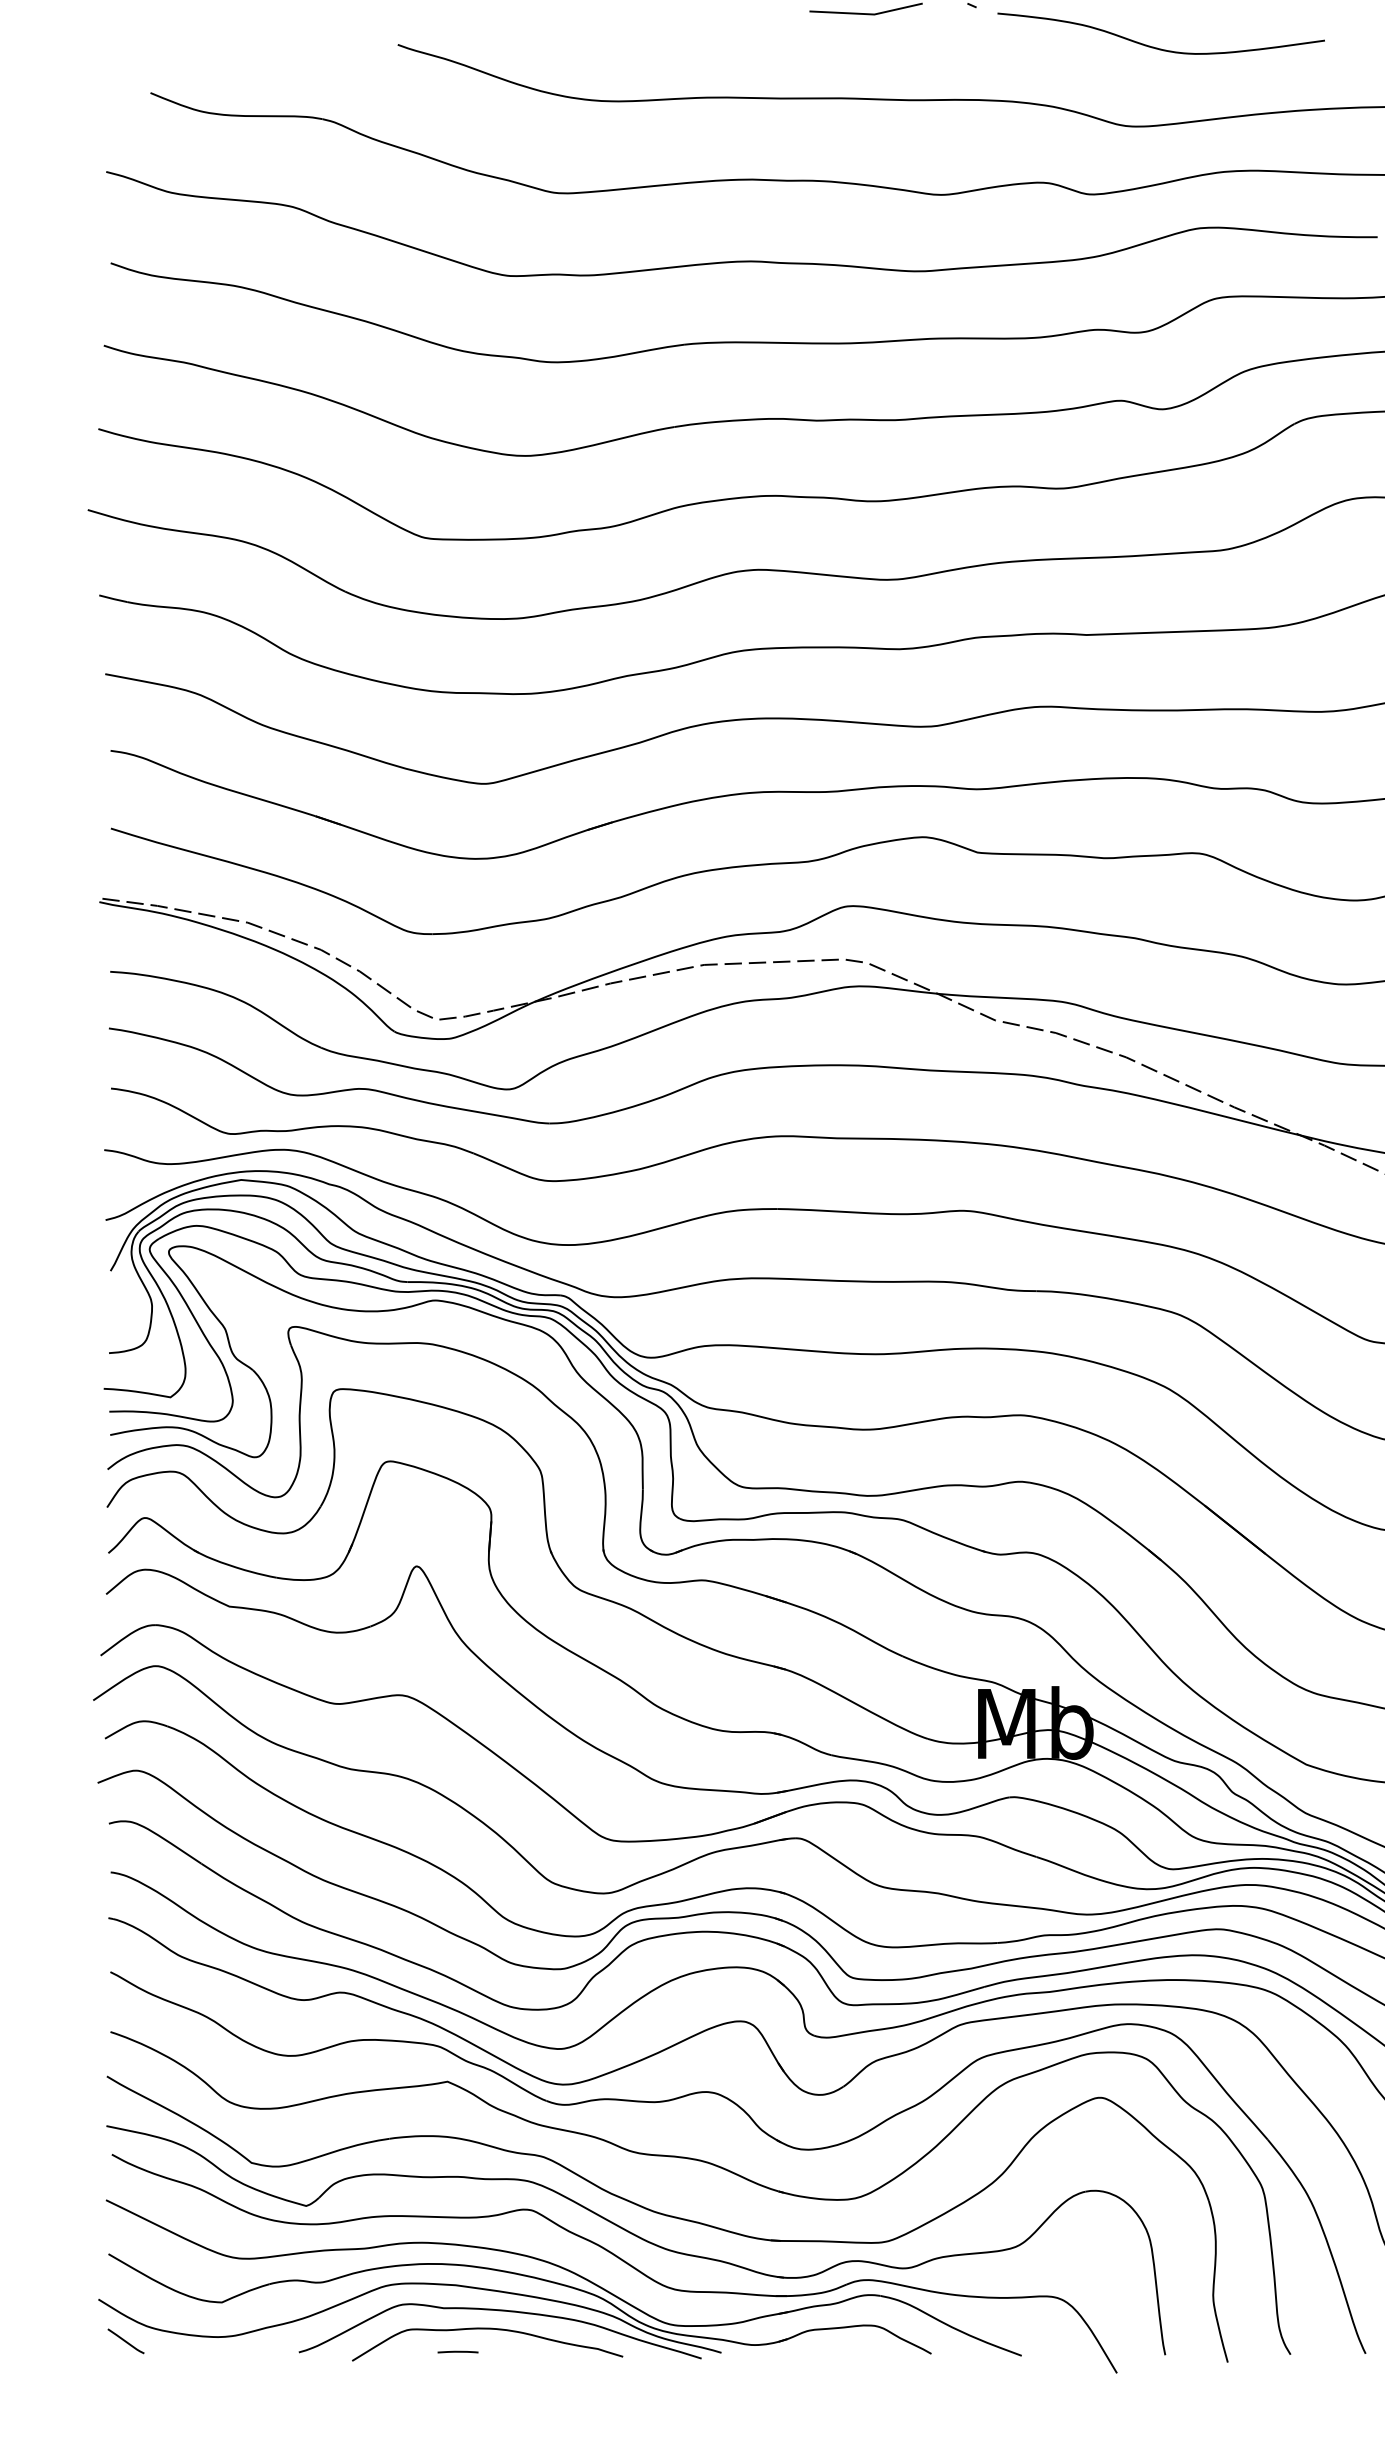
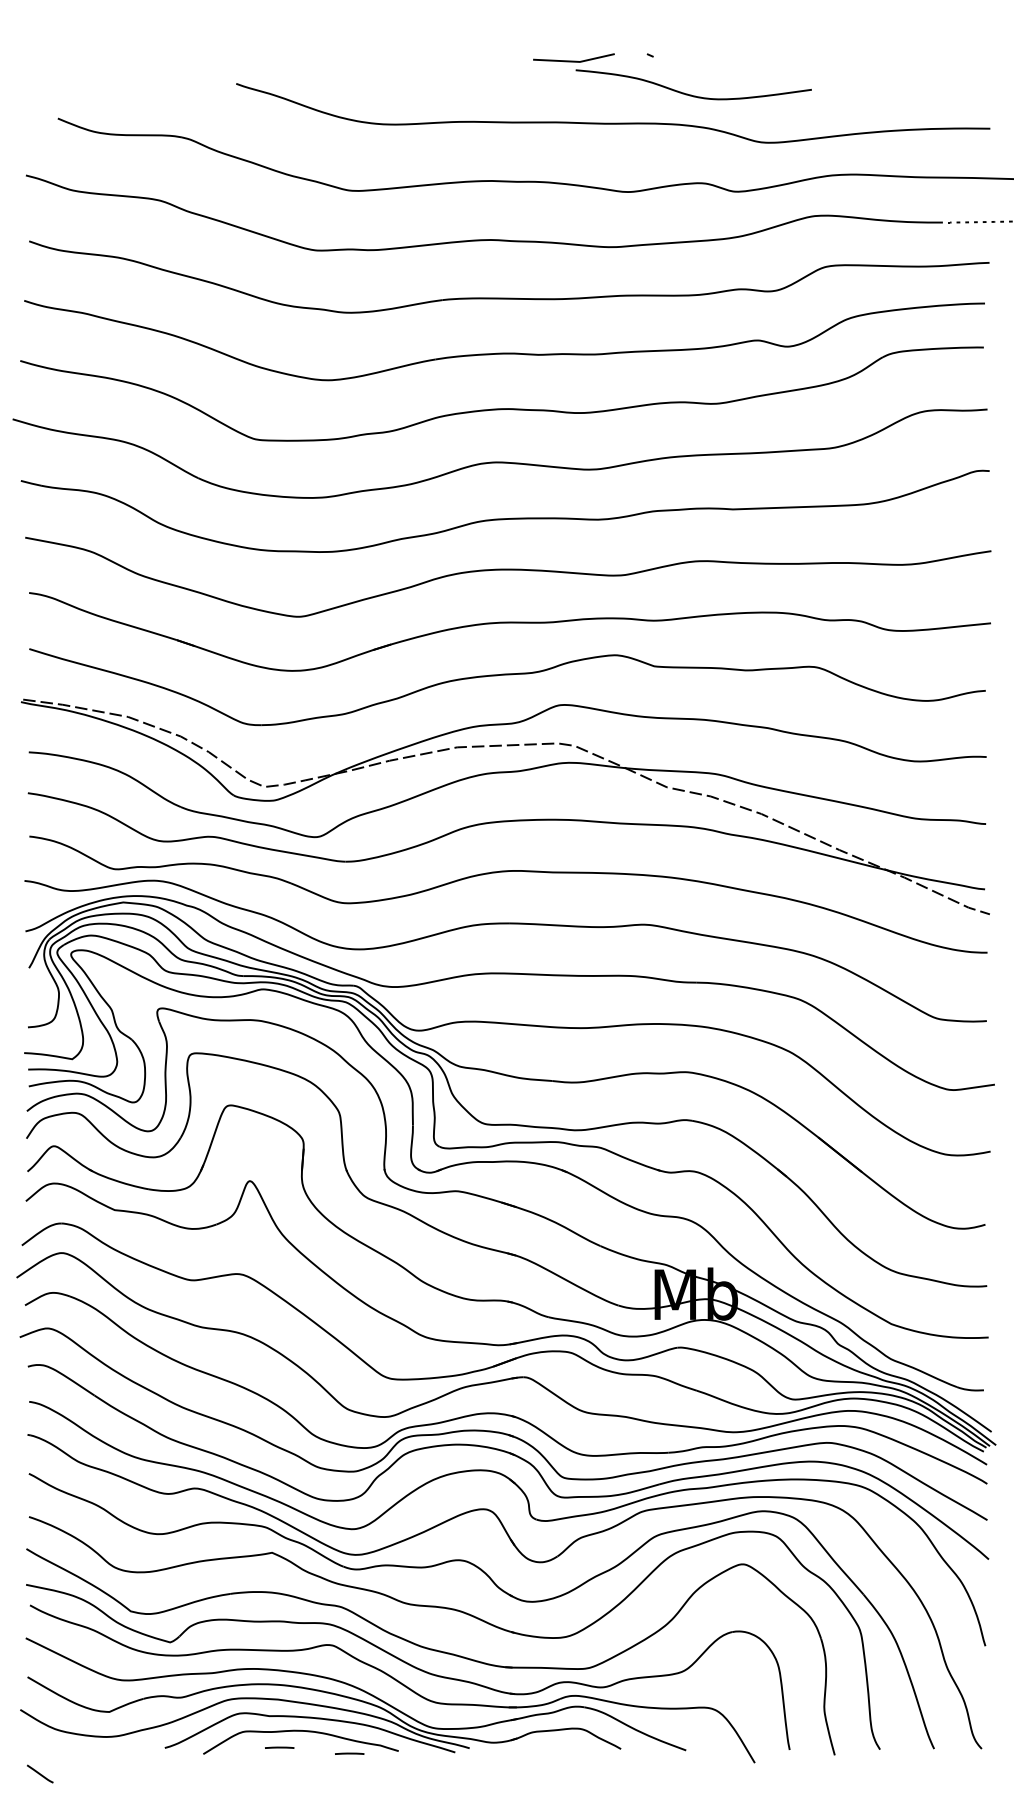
curve: (1158, 47) -> (691, 94), moved
line: (126, 2340) -> (40, 1773), moved
line: (554, 2360) -> (349, 1753), added

